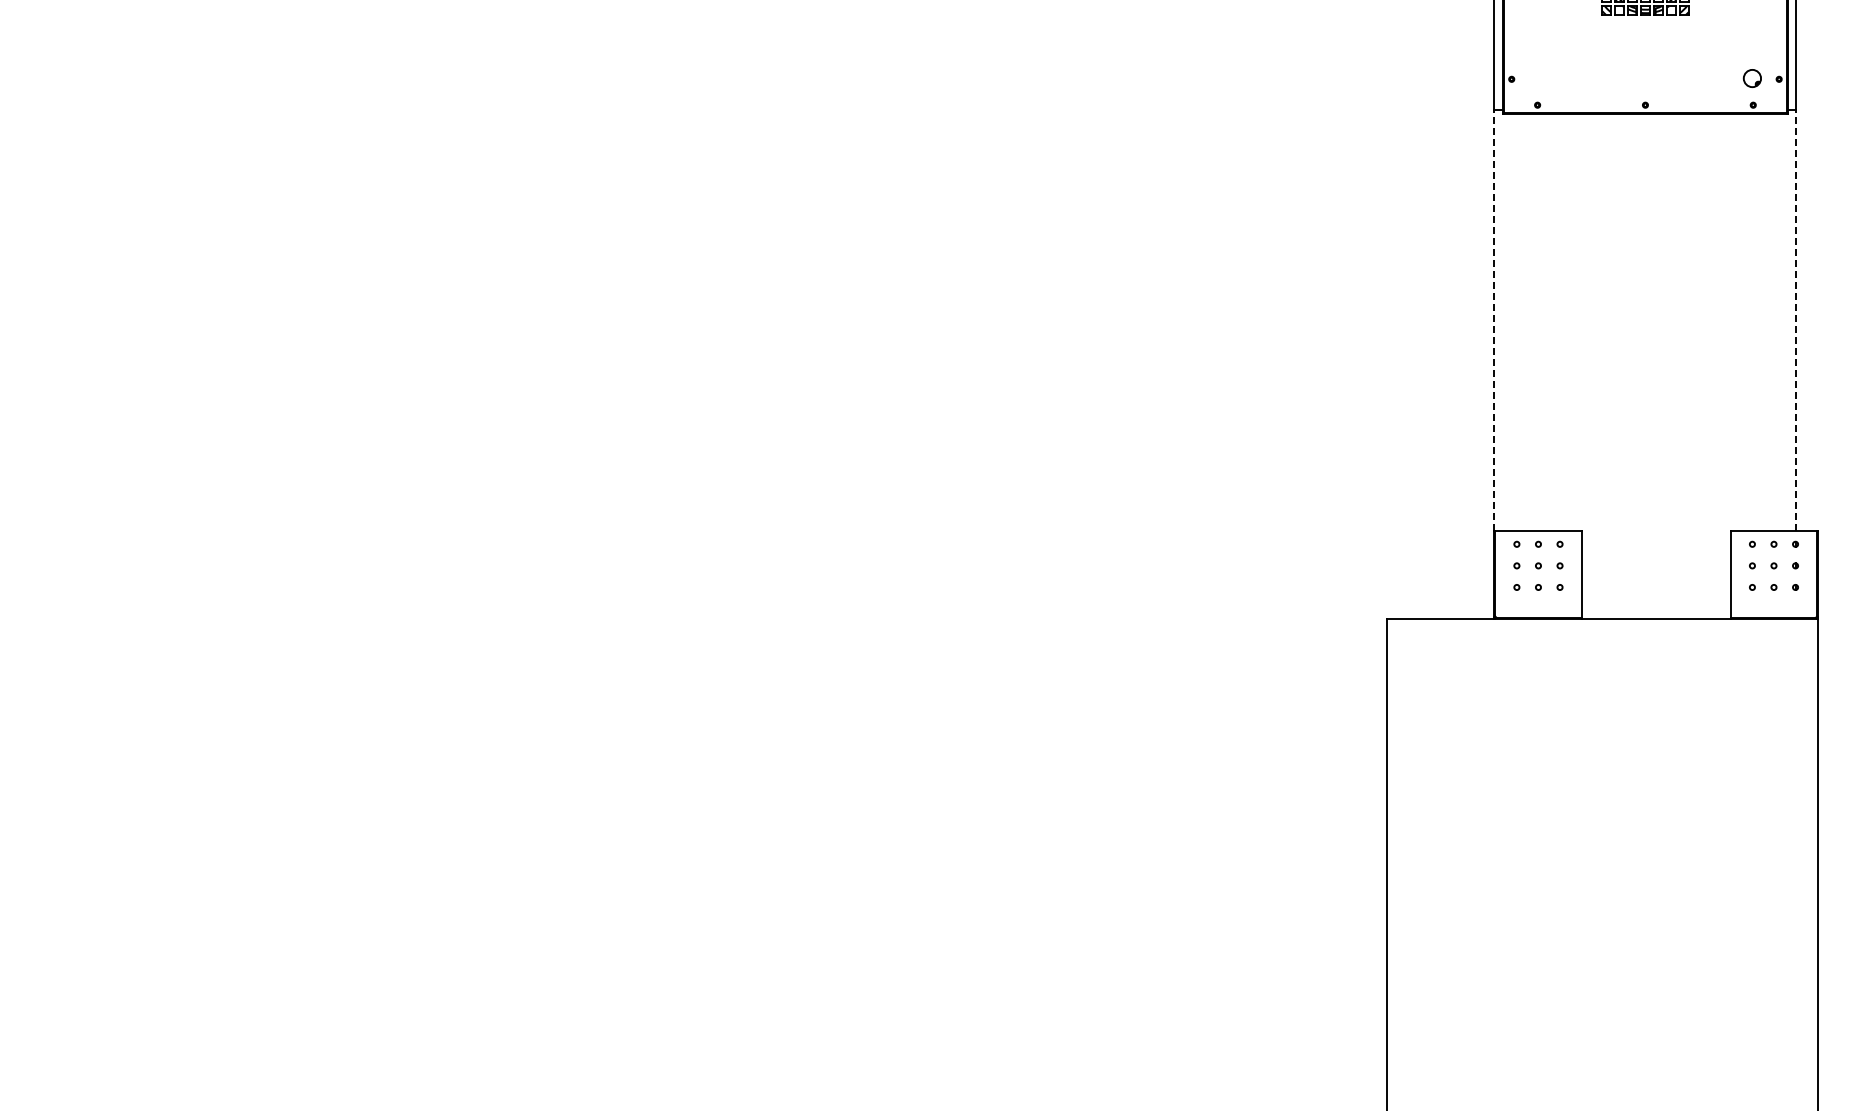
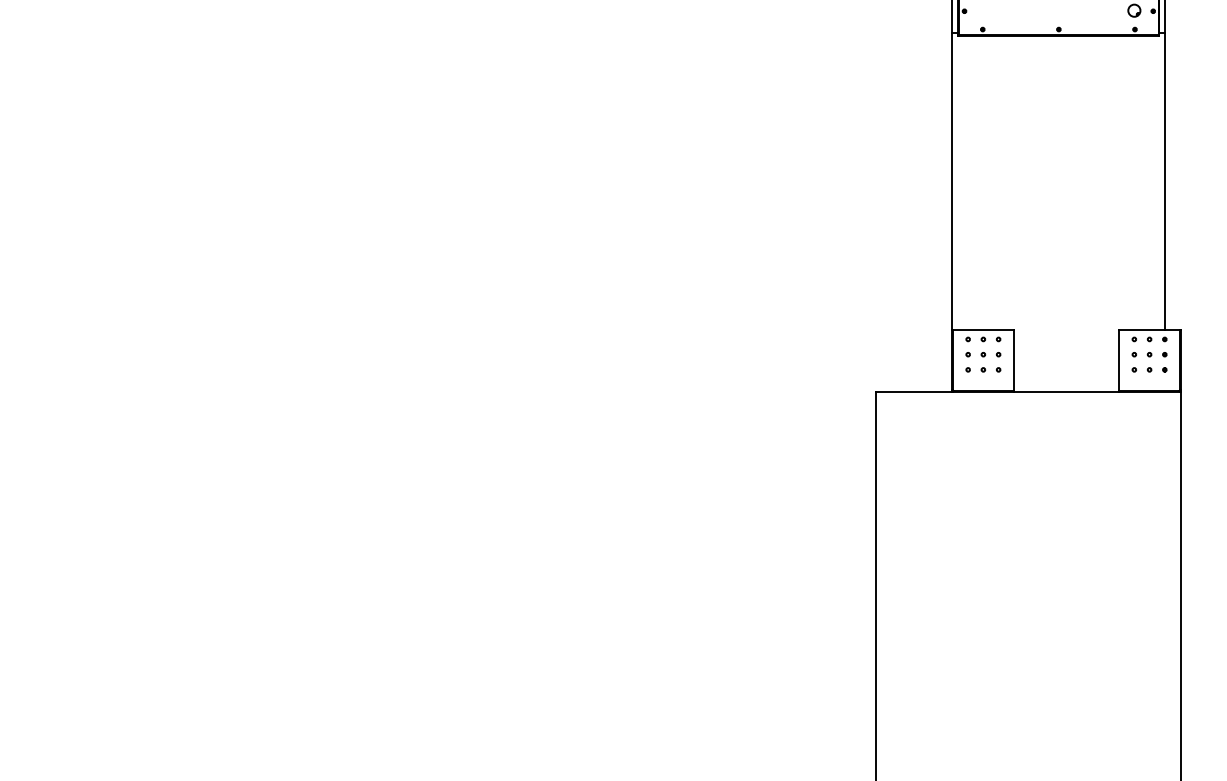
line: (1494, 320) -> (952, 181), dashed -> solid
line: (1796, 320) -> (1165, 181), dashed -> solid

